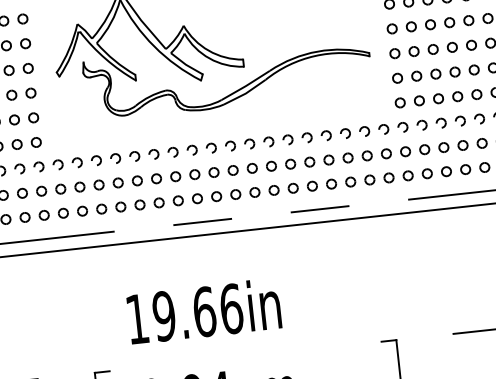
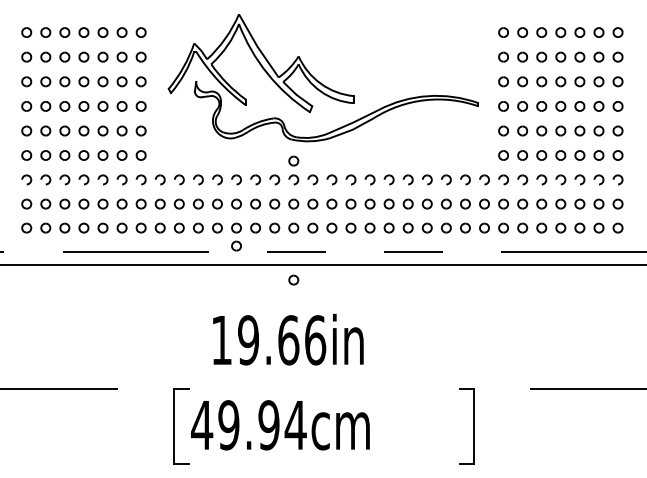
part: (189, 130) -> (293, 160), added
part: (141, 222) -> (236, 245), added
part: (202, 250) -> (293, 279), added

